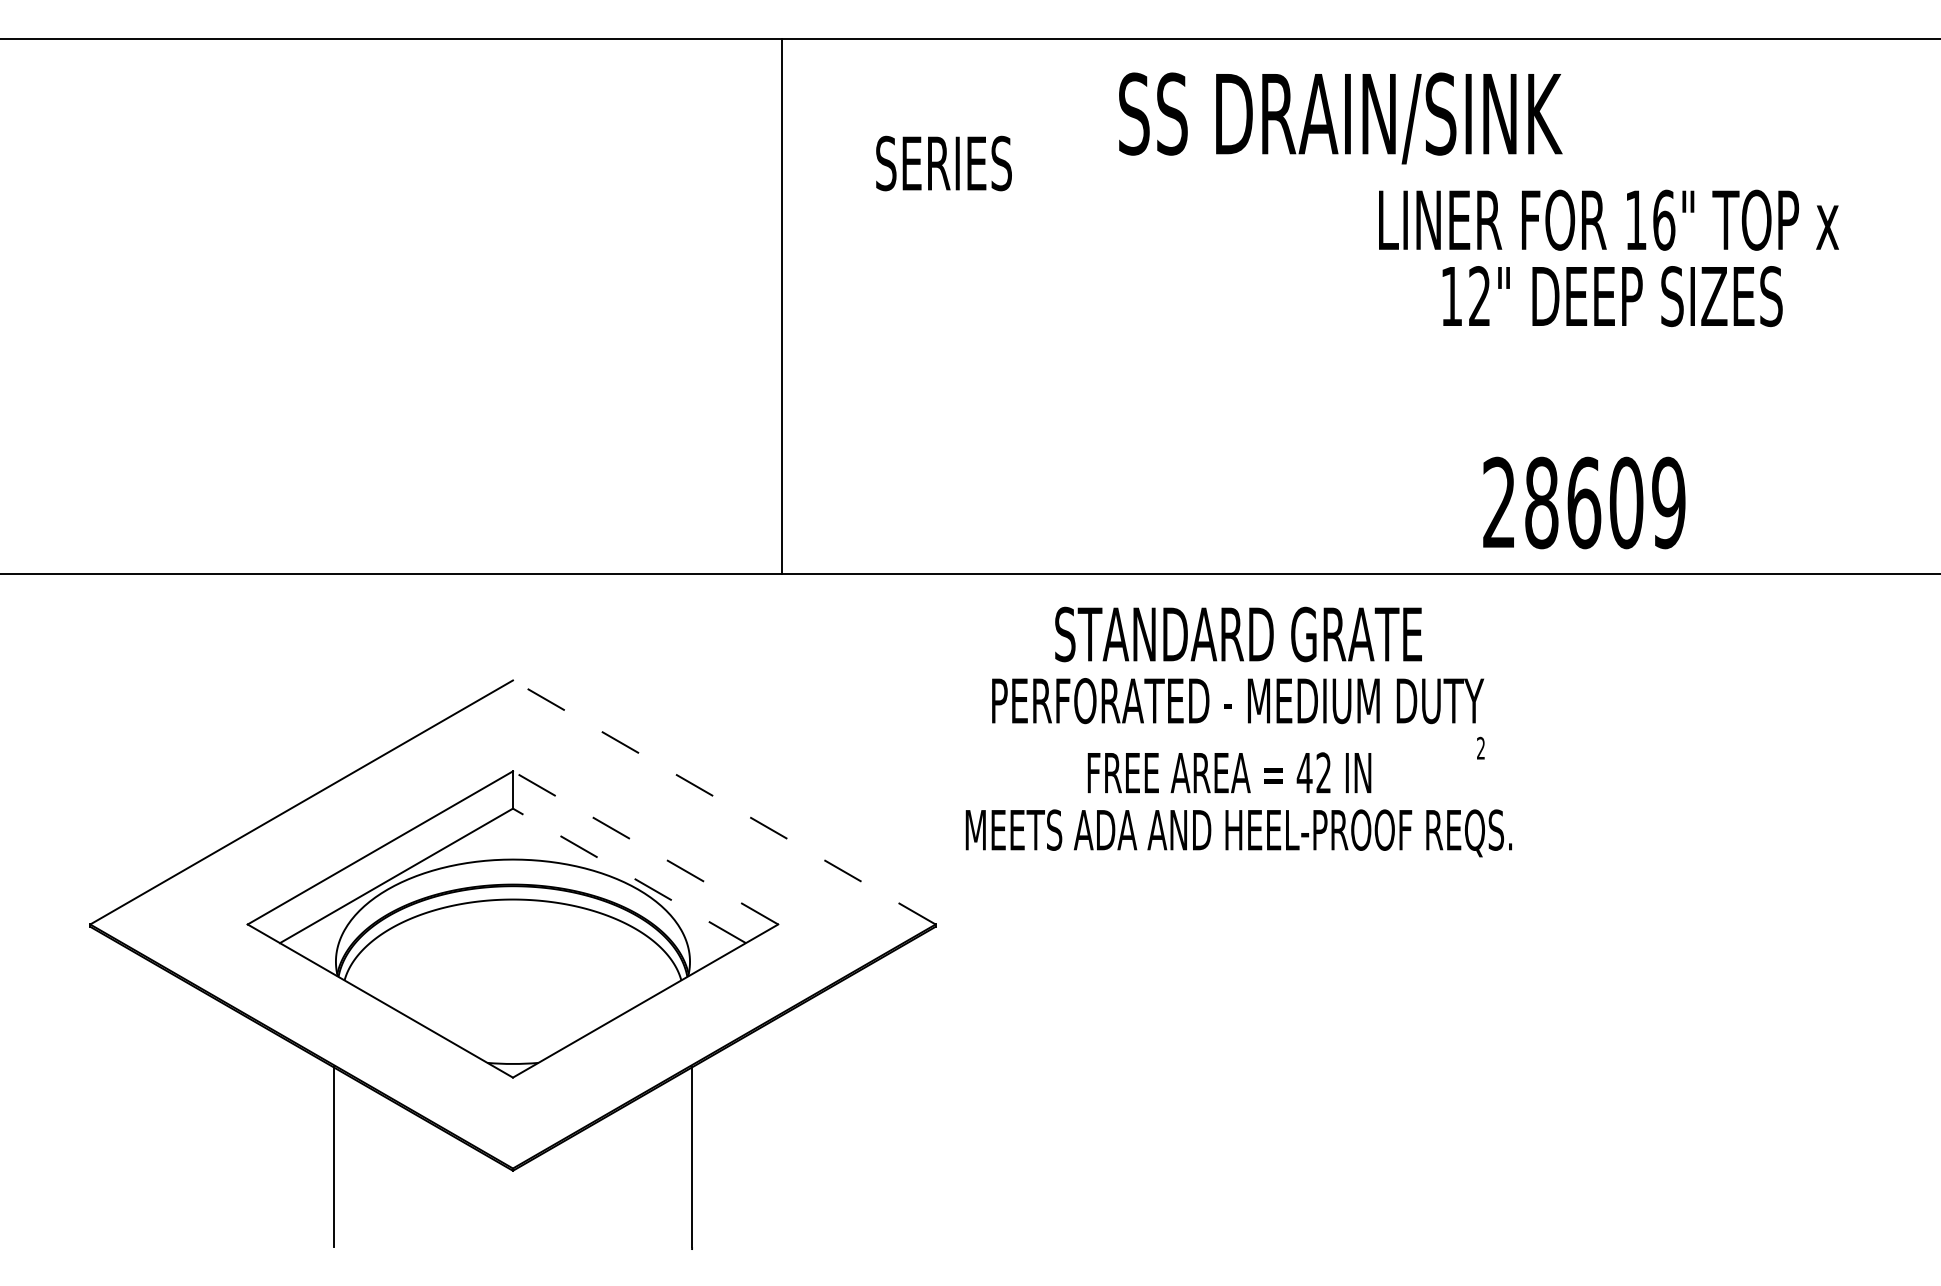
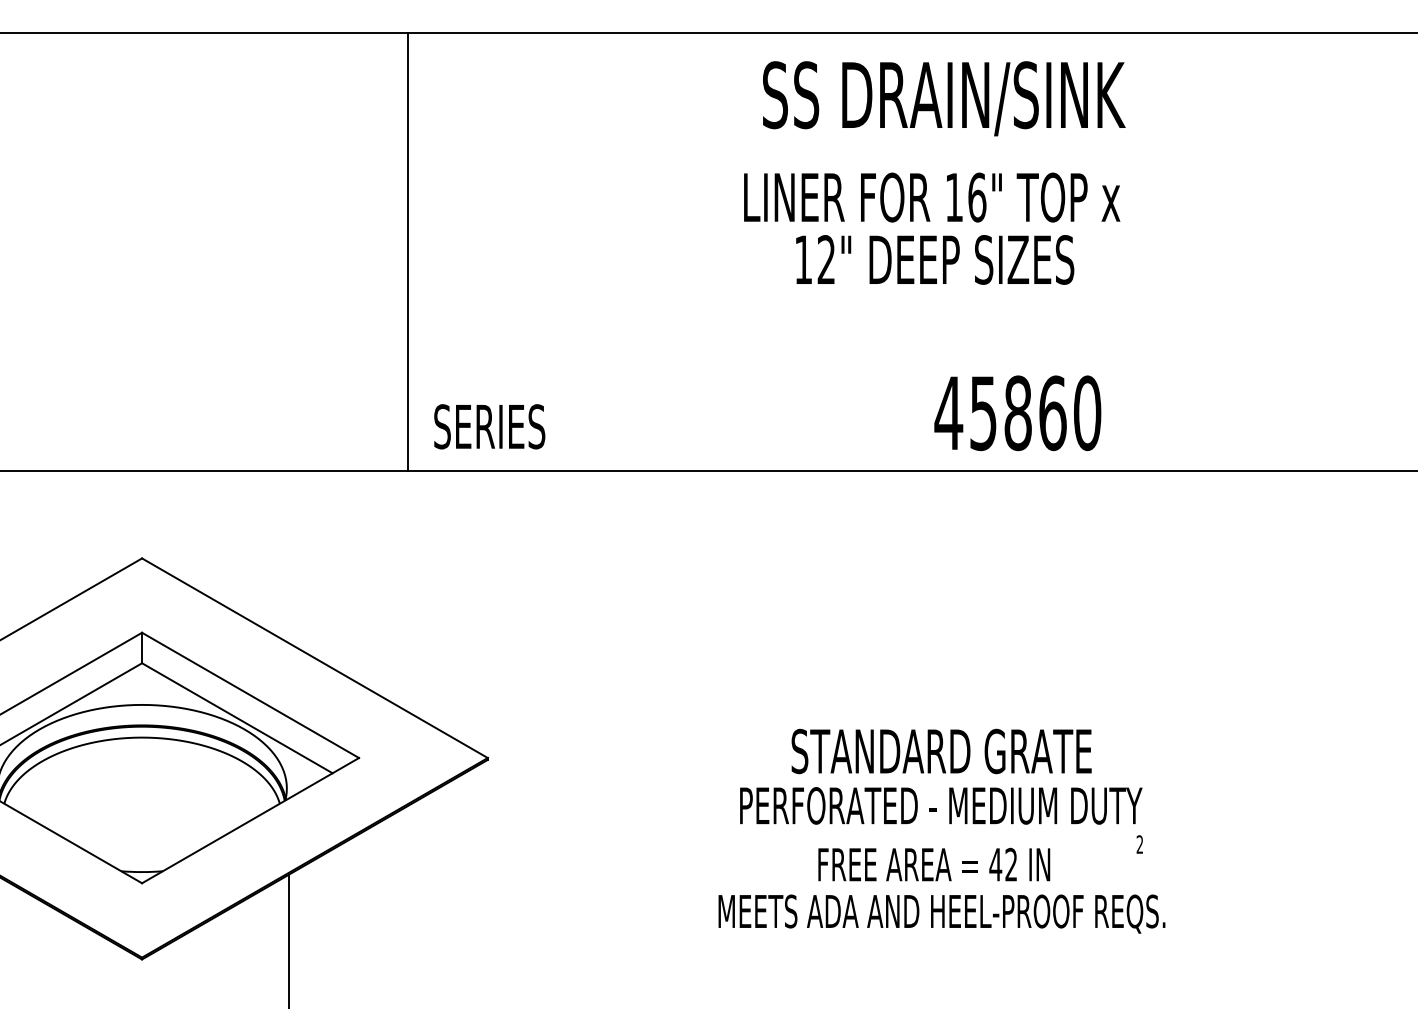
text: (1340, 118) -> (944, 98), moved
text: (943, 163) -> (489, 426), moved
text: (1608, 258) -> (931, 228), moved
line: (782, 305) -> (408, 251), moved
text: (1583, 502) -> (1017, 412), 28609 -> 45860
text: (1238, 731) -> (941, 830), moved
line: (723, 802) -> (314, 658), dashed -> solid
line: (645, 847) -> (250, 695), dashed -> solid
line: (629, 875) -> (237, 717), dashed -> solid

